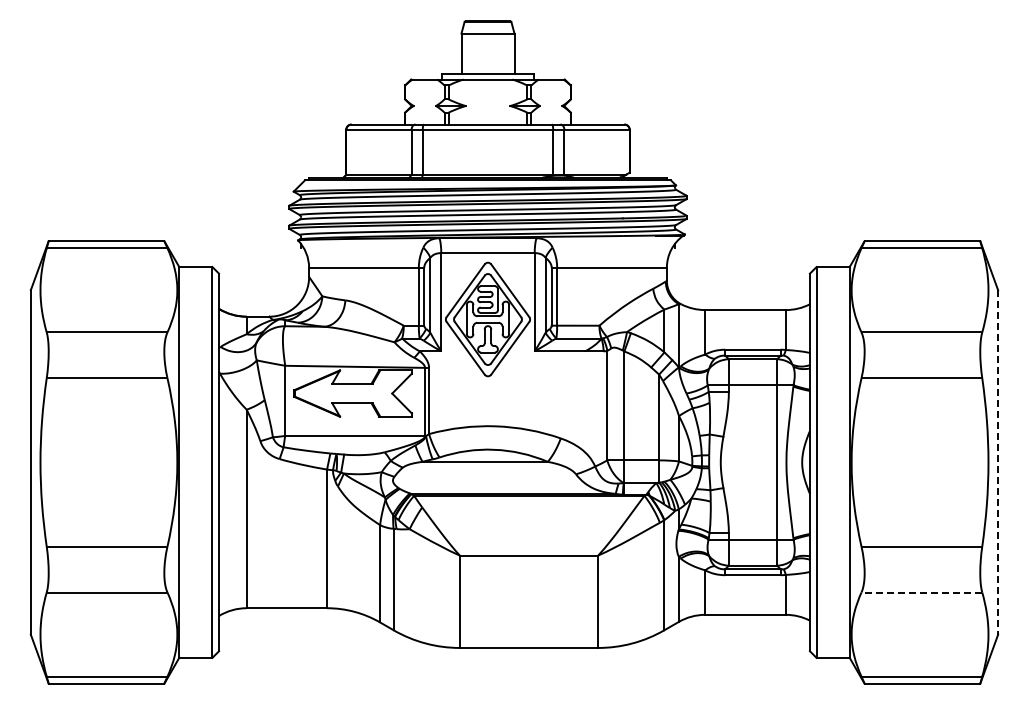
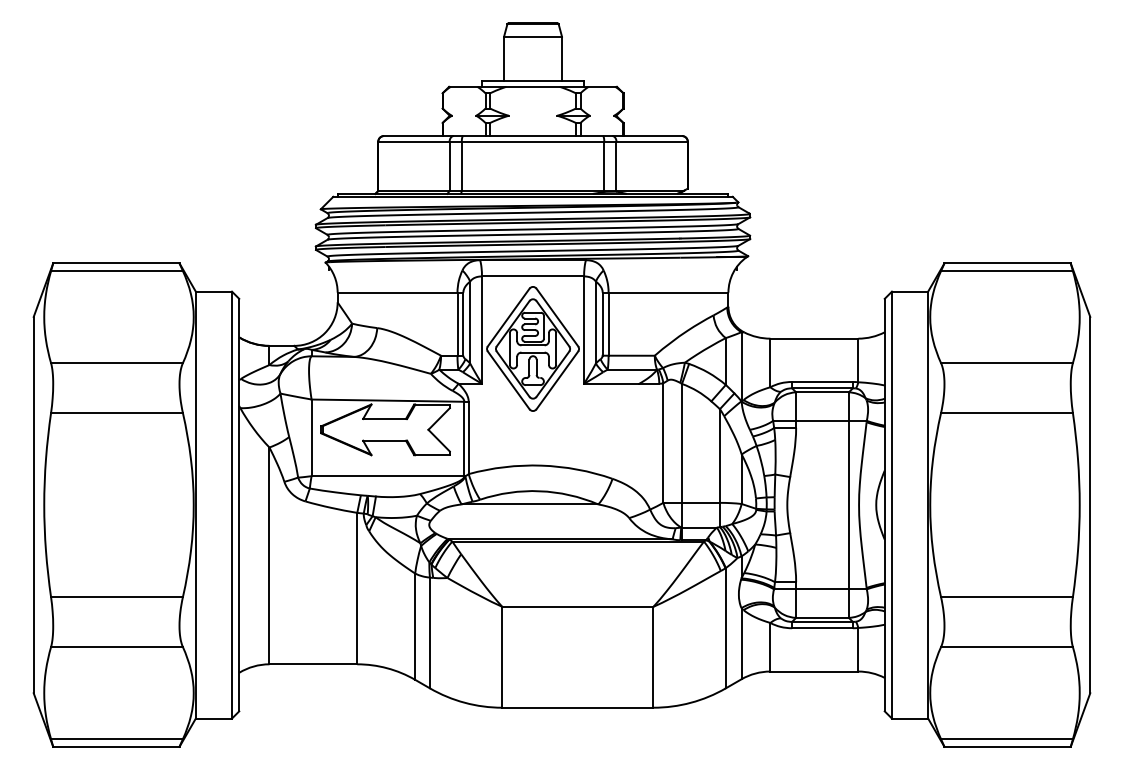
line: (998, 462) -> (1090, 505), dashed -> solid
line: (921, 592) -> (1006, 647), dashed -> solid

